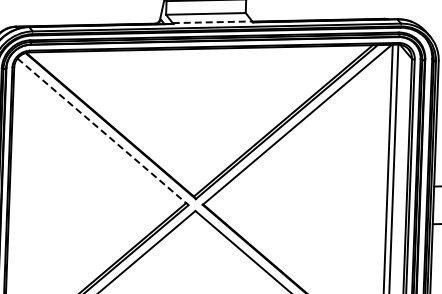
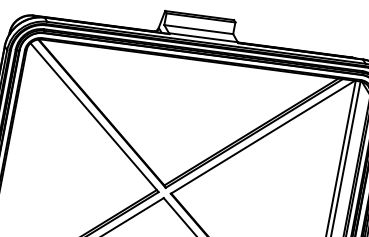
line: (212, 22) -> (203, 37), dashed -> solid
line: (103, 131) -> (95, 117), dashed -> solid

